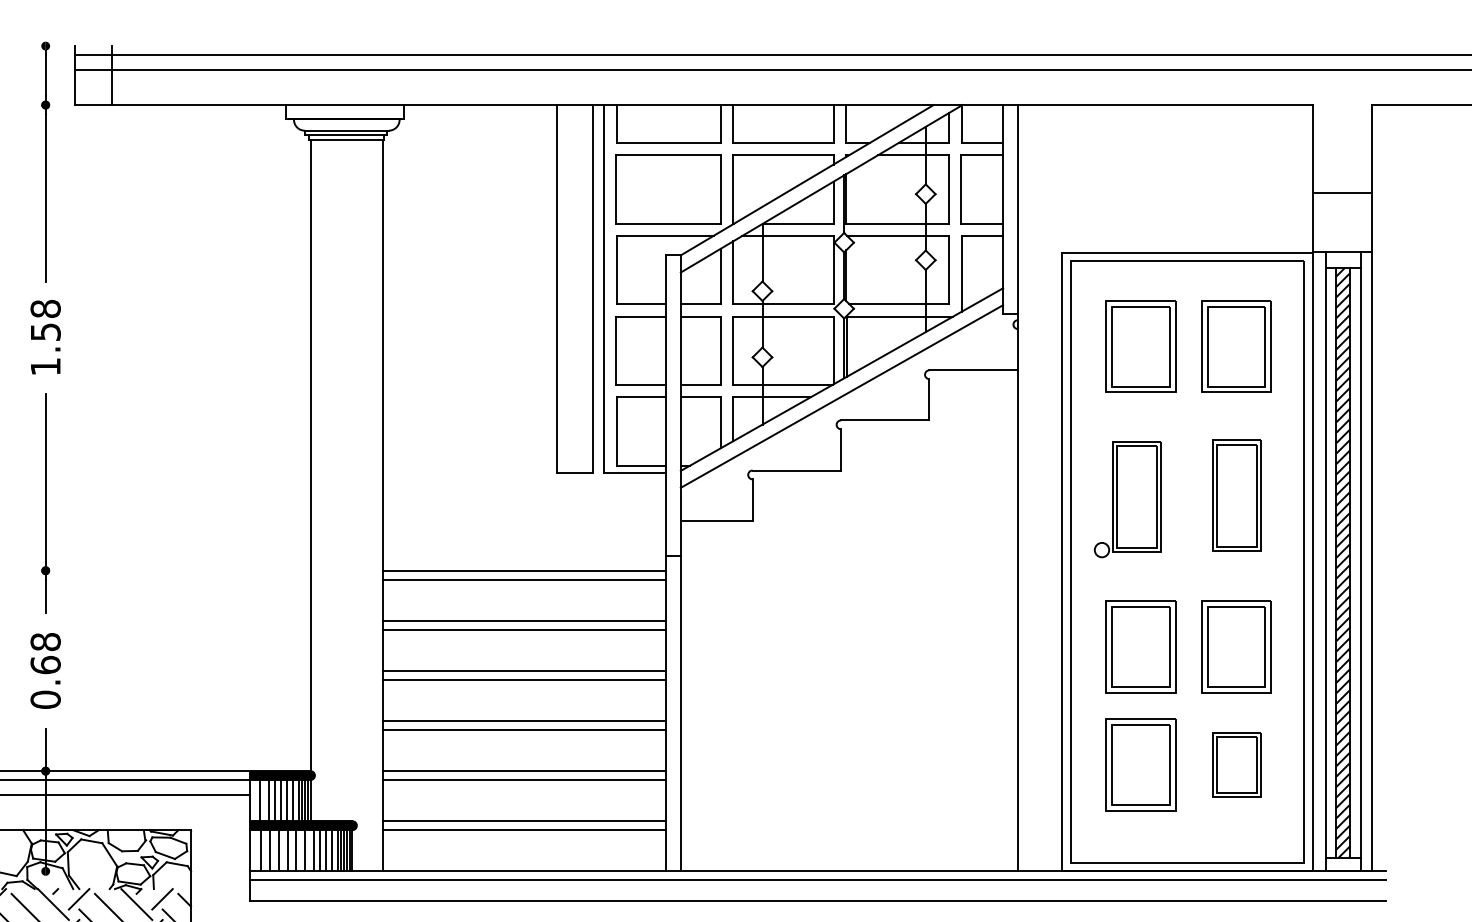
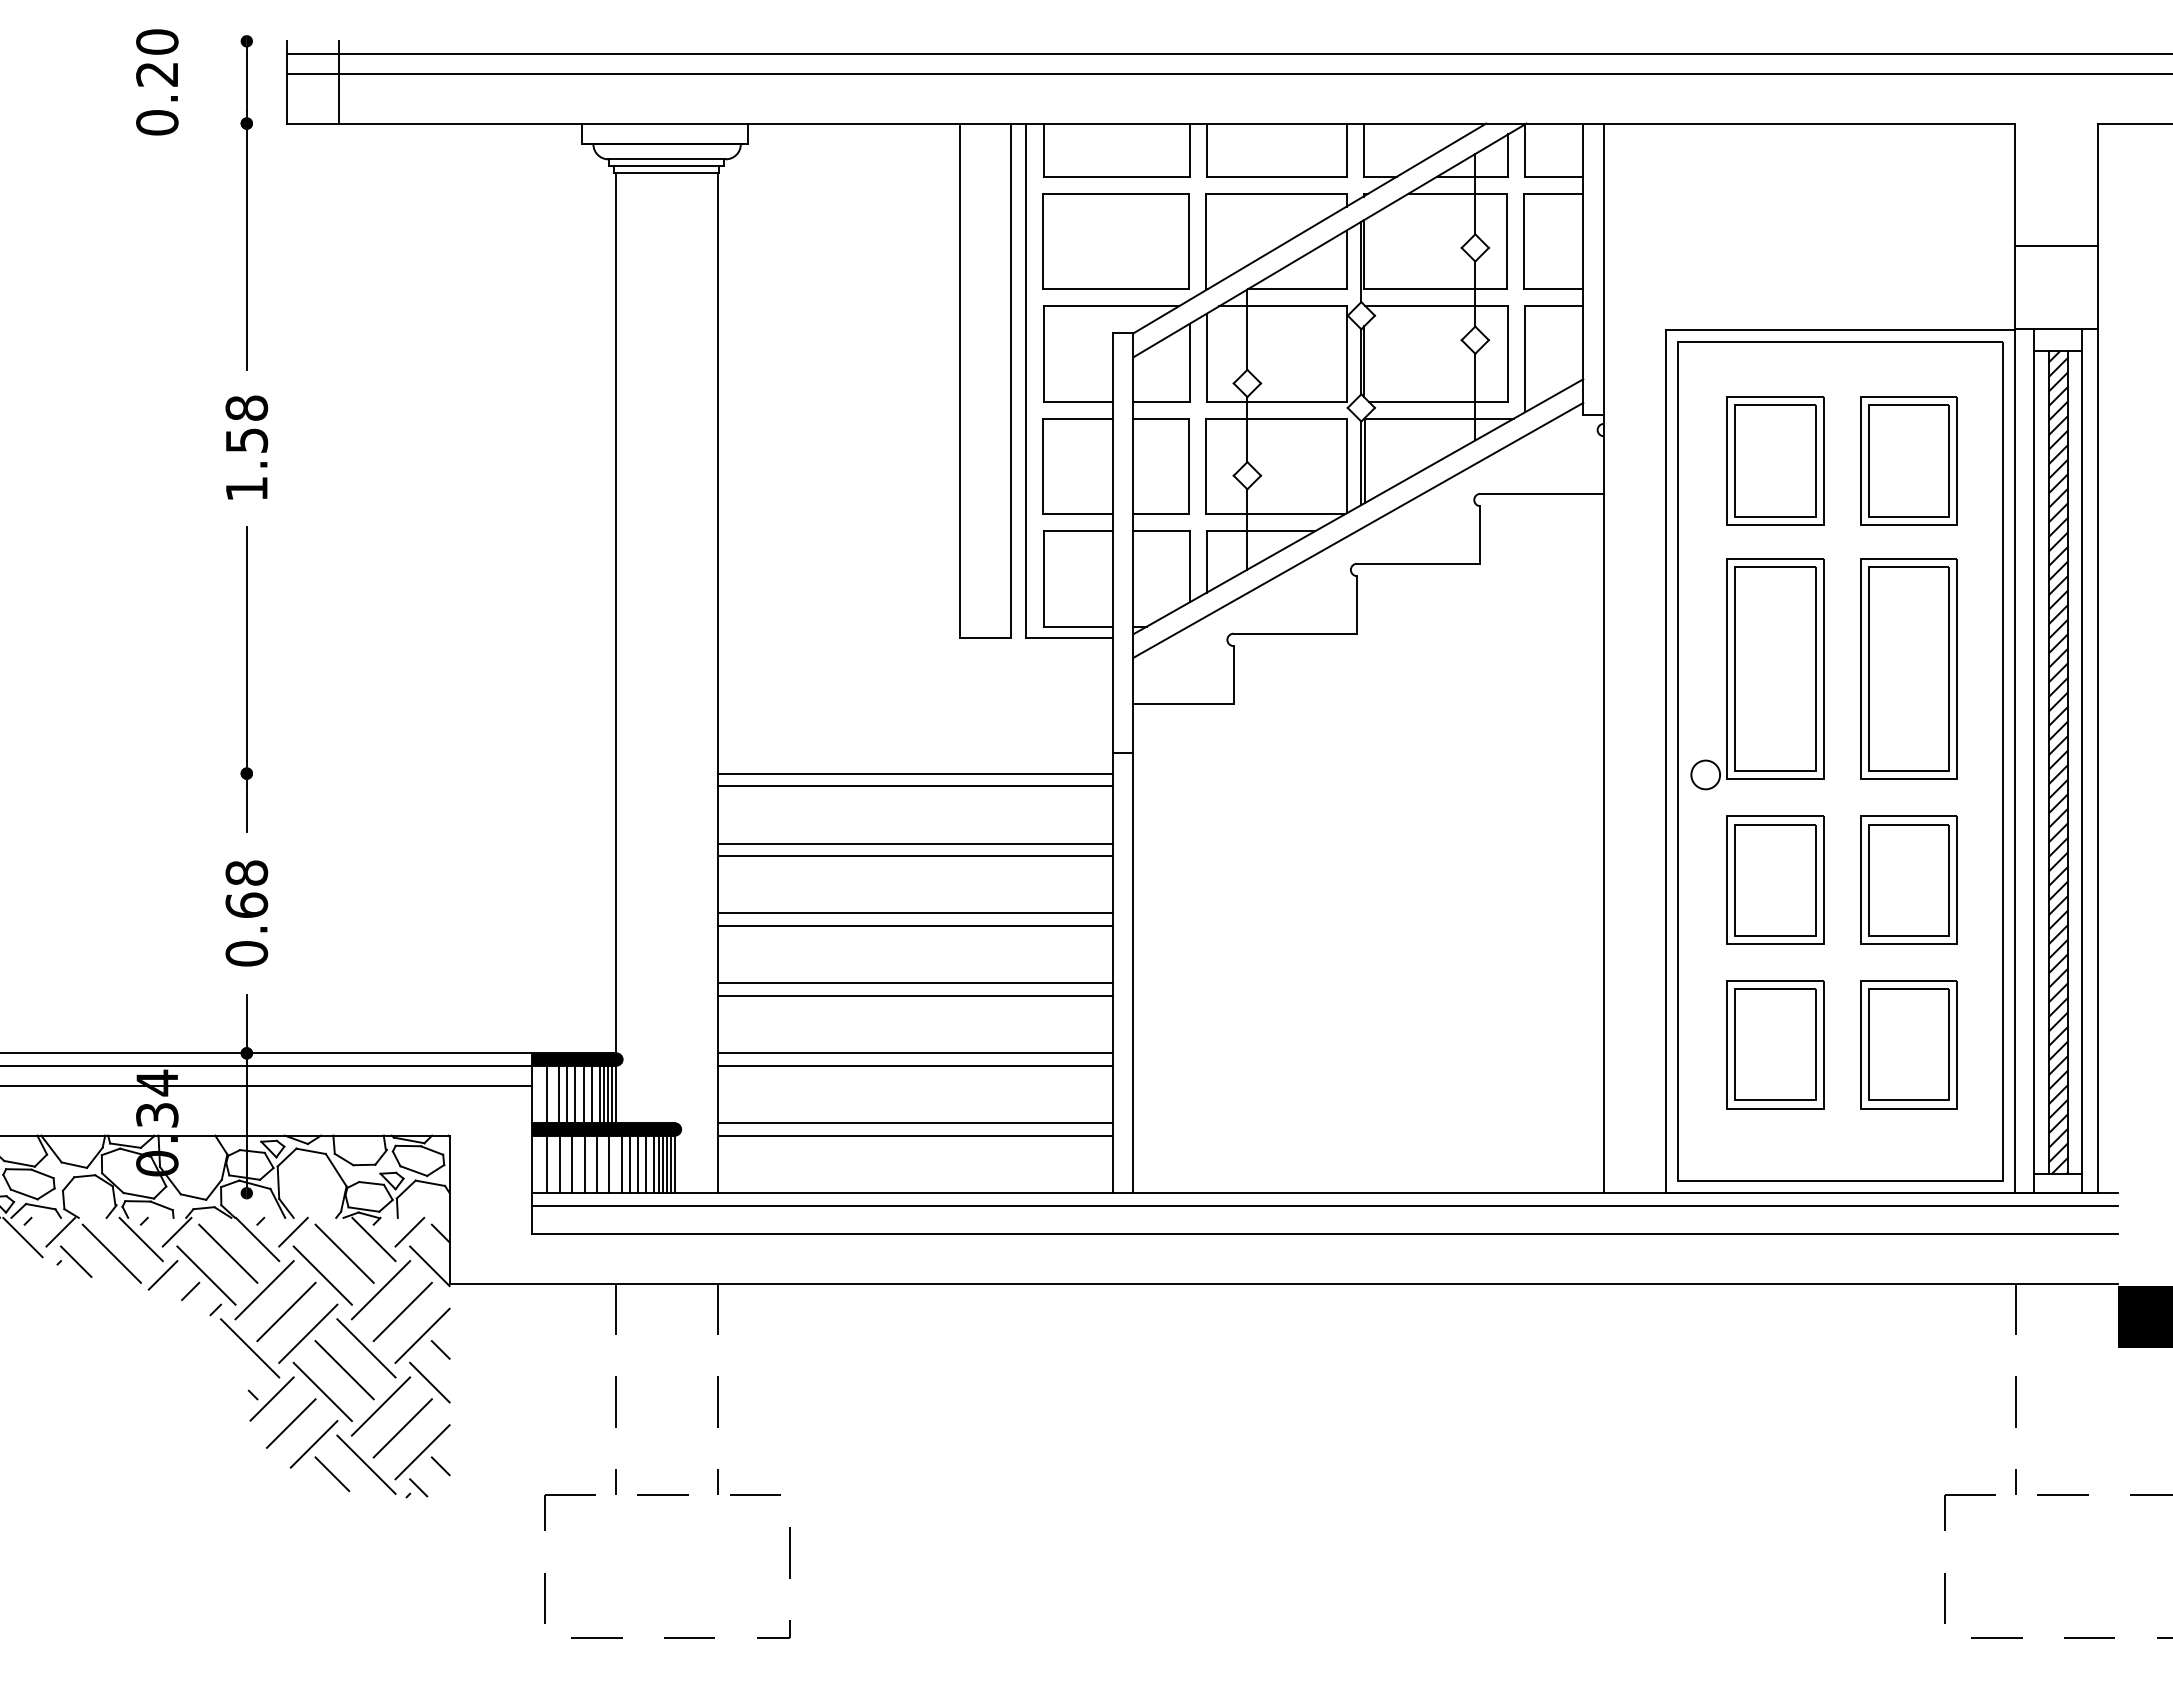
part: (1236, 495) -> (1908, 668), size x1.43
part: (1127, 499) -> (1757, 674), size x1.43
part: (1236, 764) -> (1908, 1044), size x1.43

